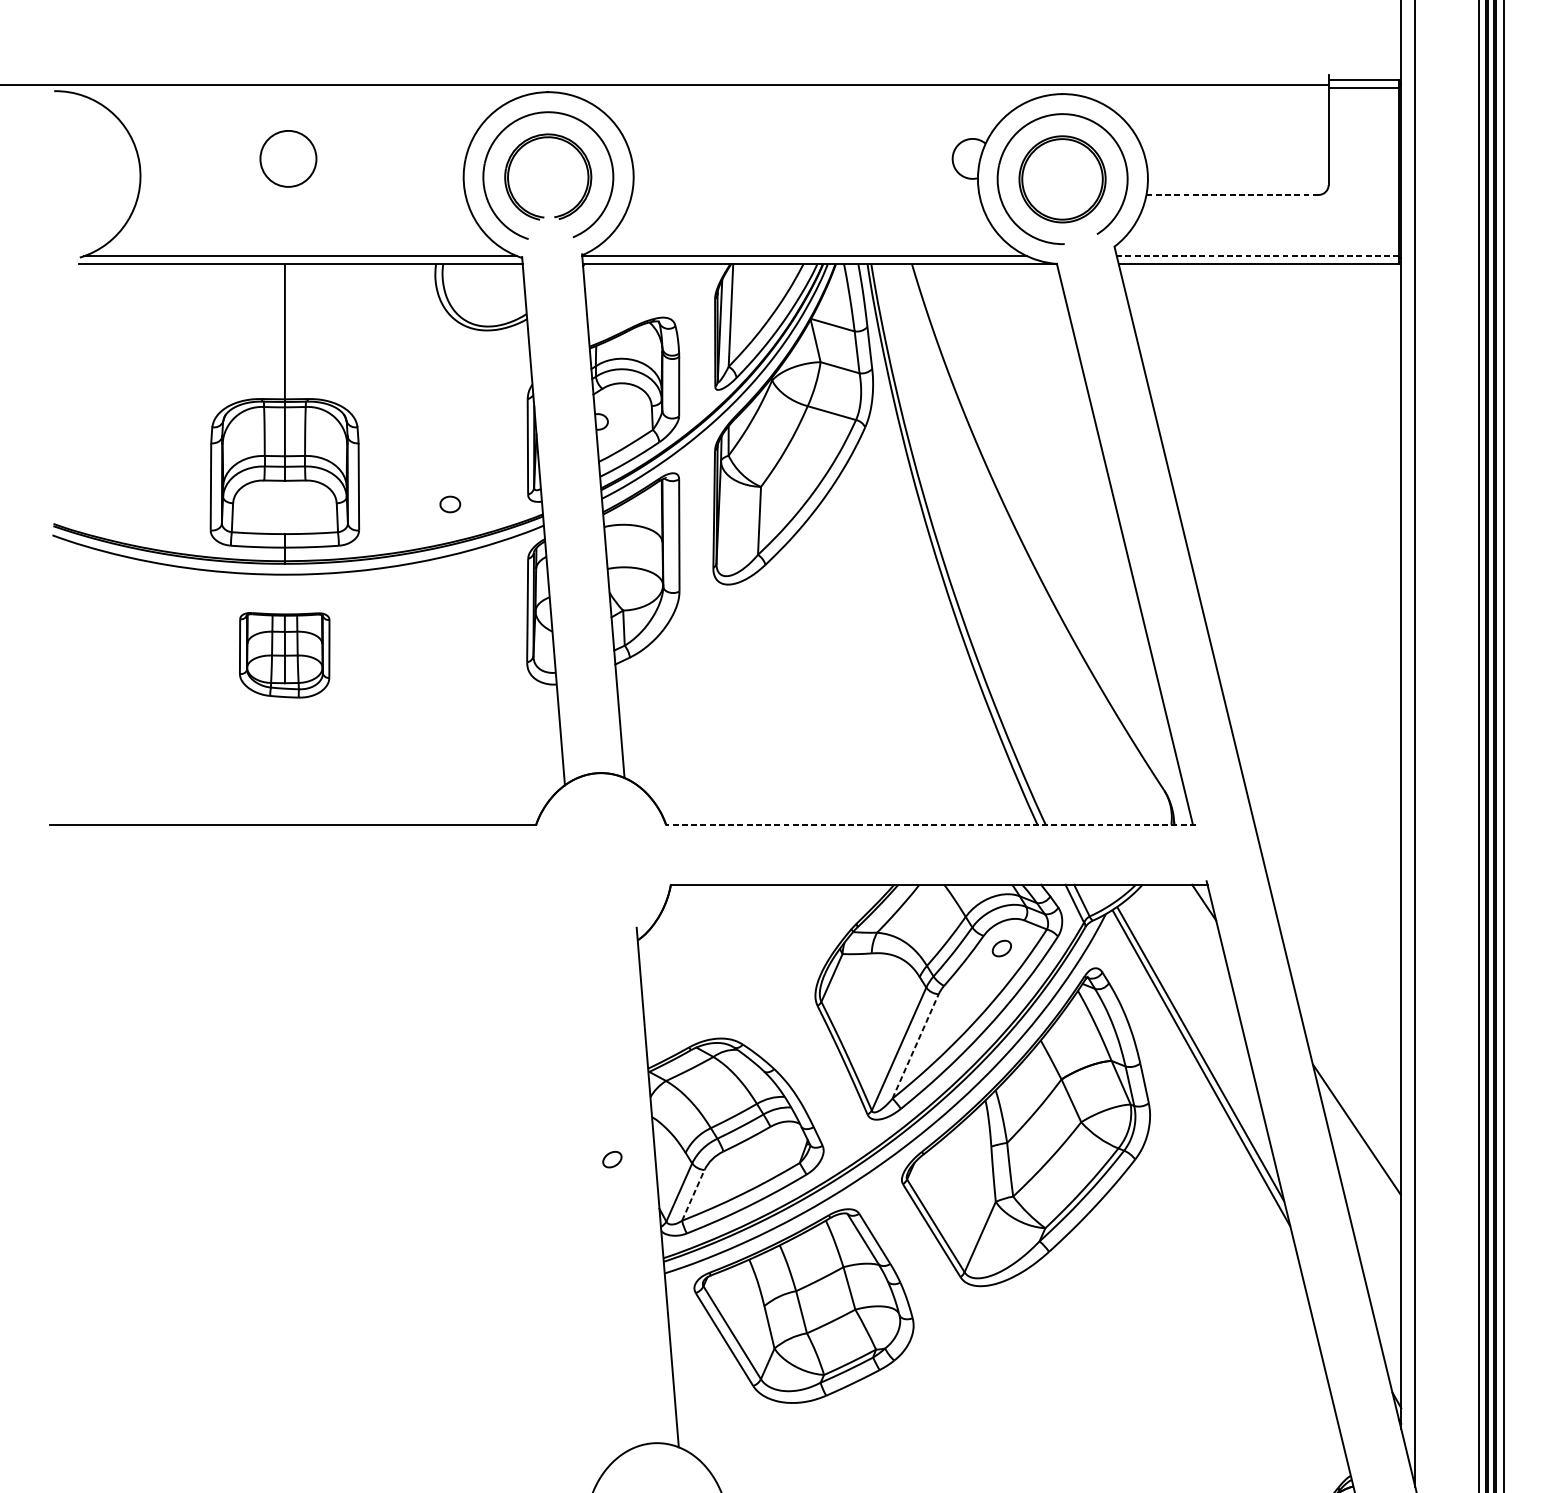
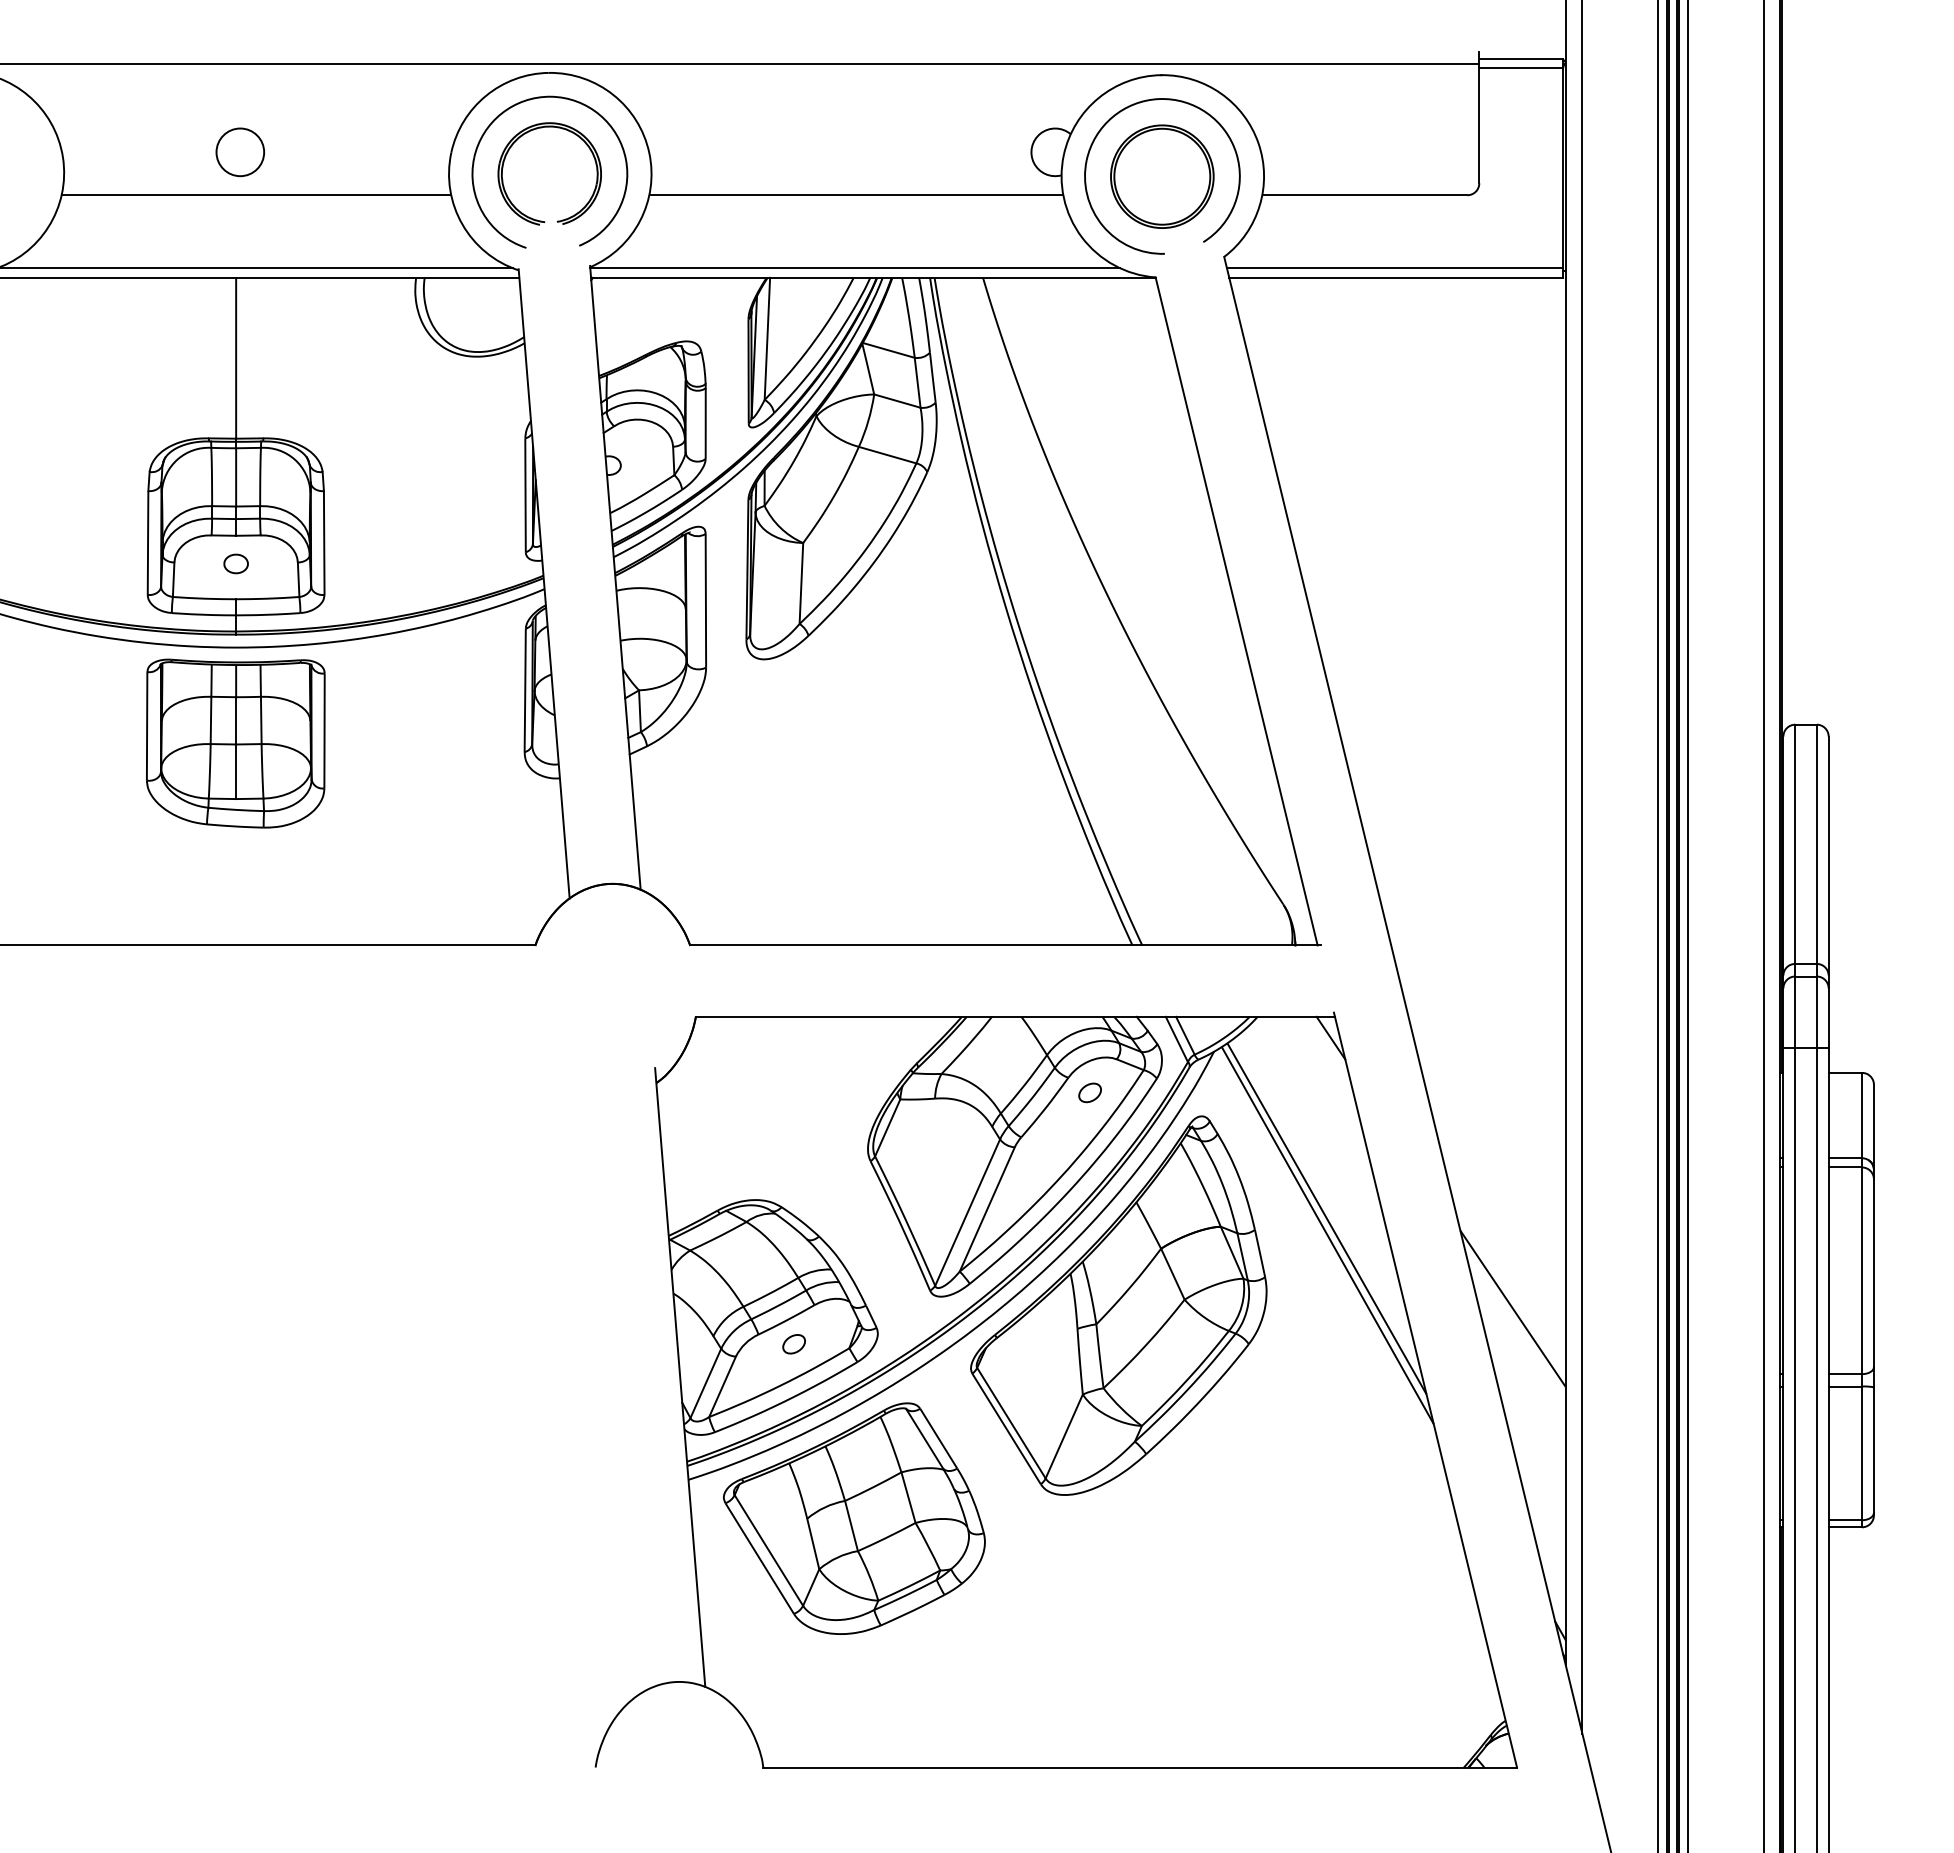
circle: (288, 159) -> (240, 152), size x0.71
line: (302, 195) -> (256, 195), added
line: (805, 195) -> (856, 195), added
line: (1232, 195) -> (1364, 195), dashed -> solid
line: (1257, 256) -> (1394, 268), dashed -> solid
part: (449, 504) -> (235, 563), moved
part: (284, 655) -> (235, 743), size x1.67
line: (930, 824) -> (1005, 945), dashed -> solid
line: (915, 1046) -> (987, 1209), dashed -> solid
part: (611, 1159) -> (793, 1344), moved
line: (693, 1195) -> (722, 1386), dashed -> solid

